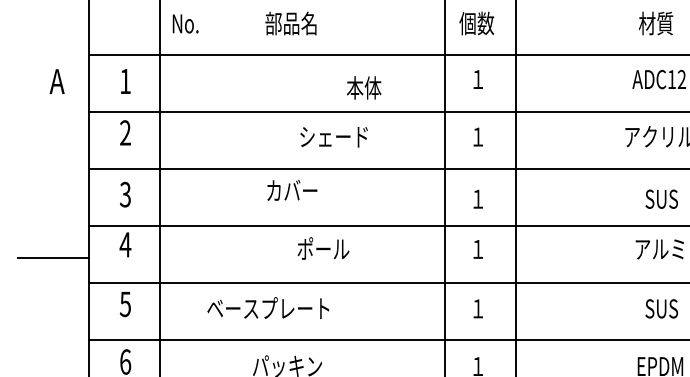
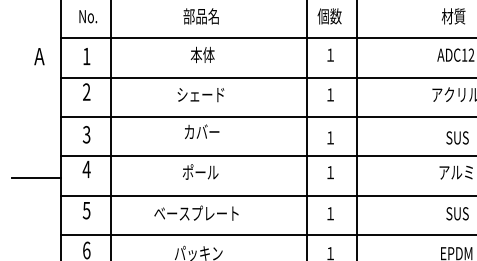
text: (185, 23) -> (88, 16), moved
text: (363, 87) -> (202, 54), moved
text: (333, 137) -> (200, 95), moved
text: (323, 247) -> (200, 171), moved
text: (268, 307) -> (196, 212), moved

